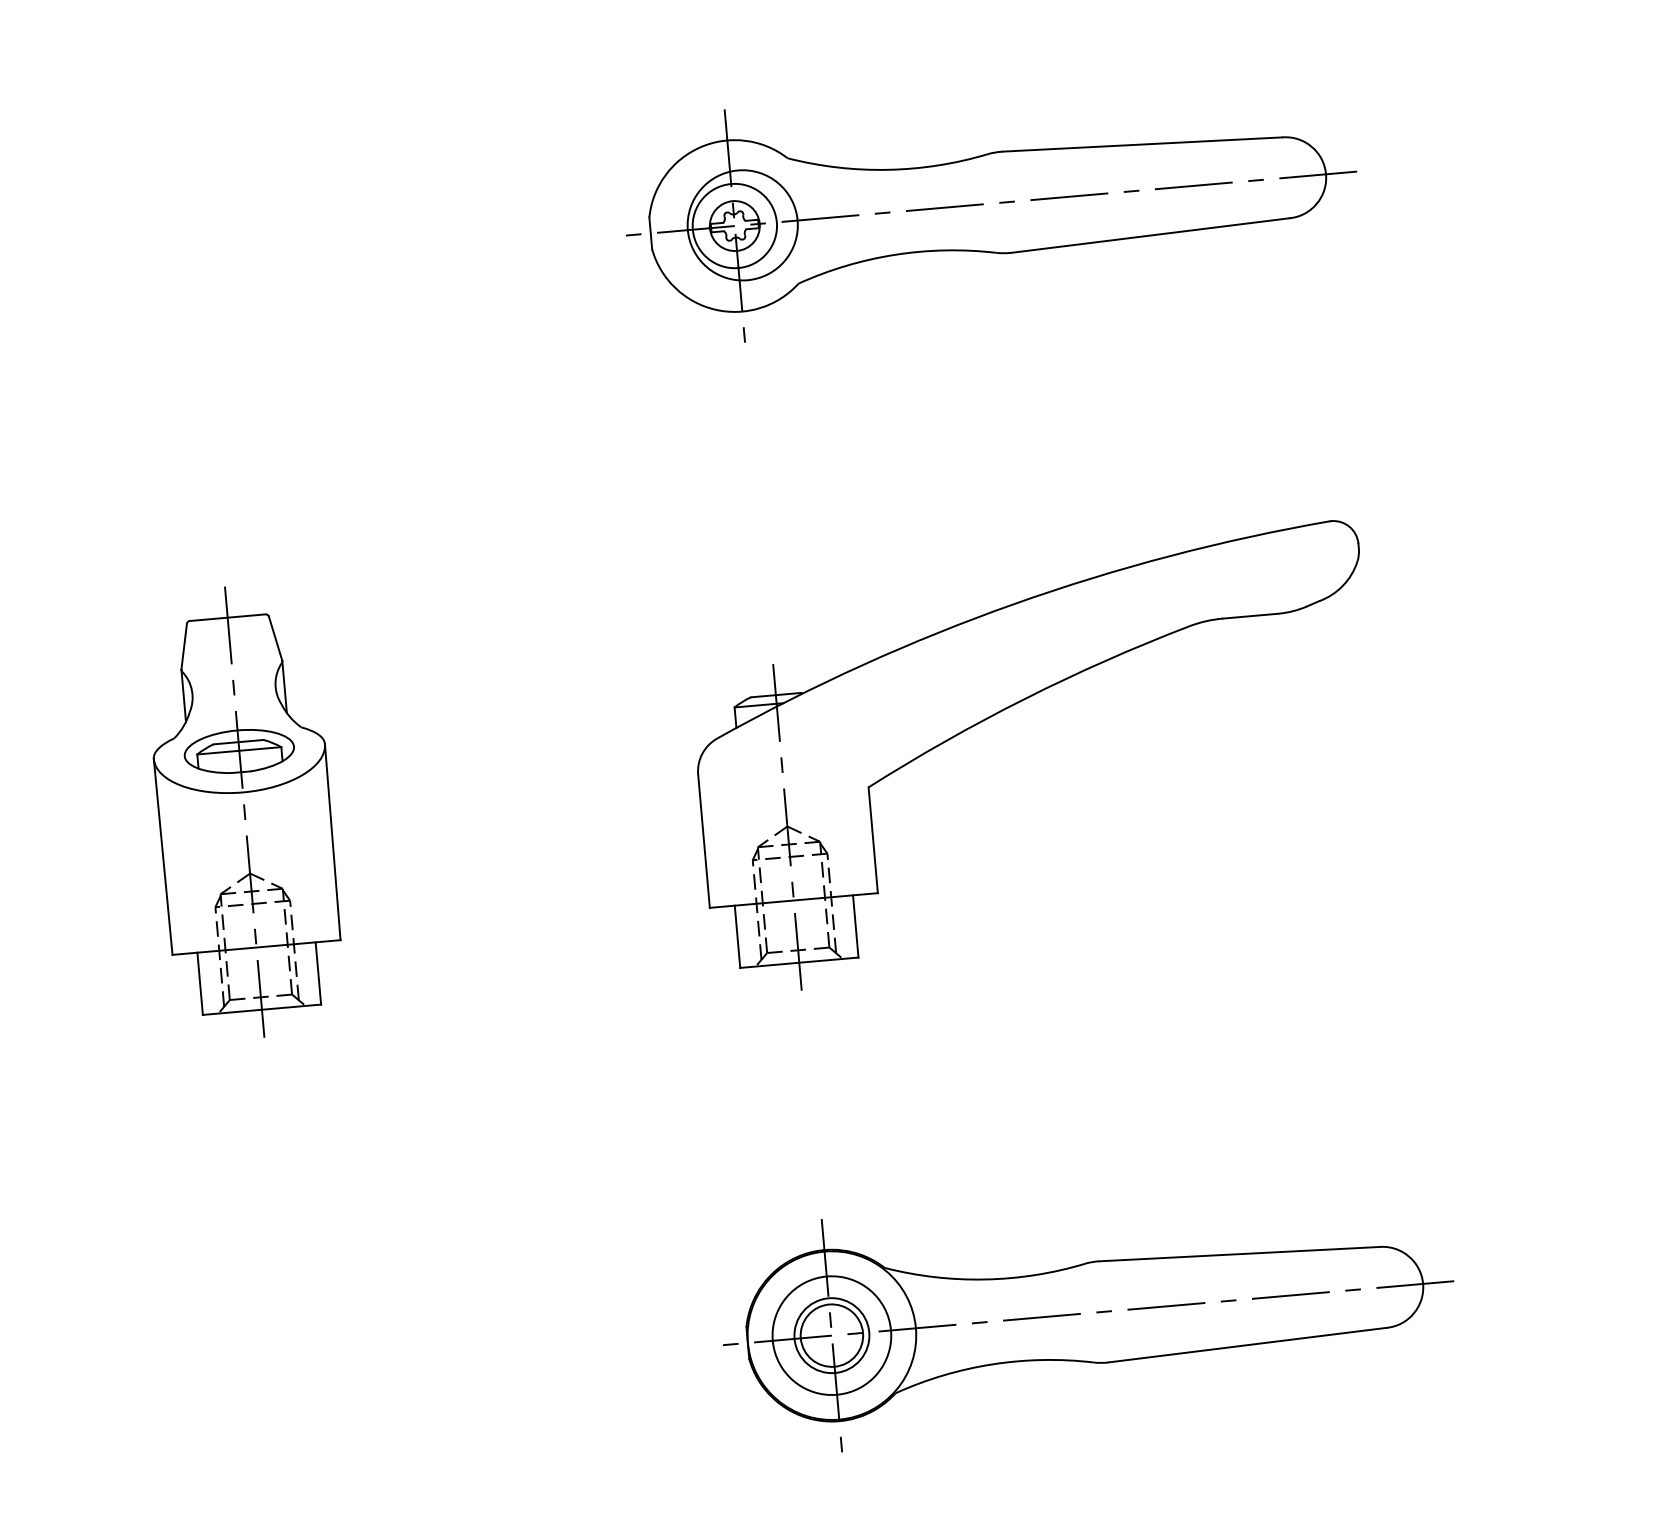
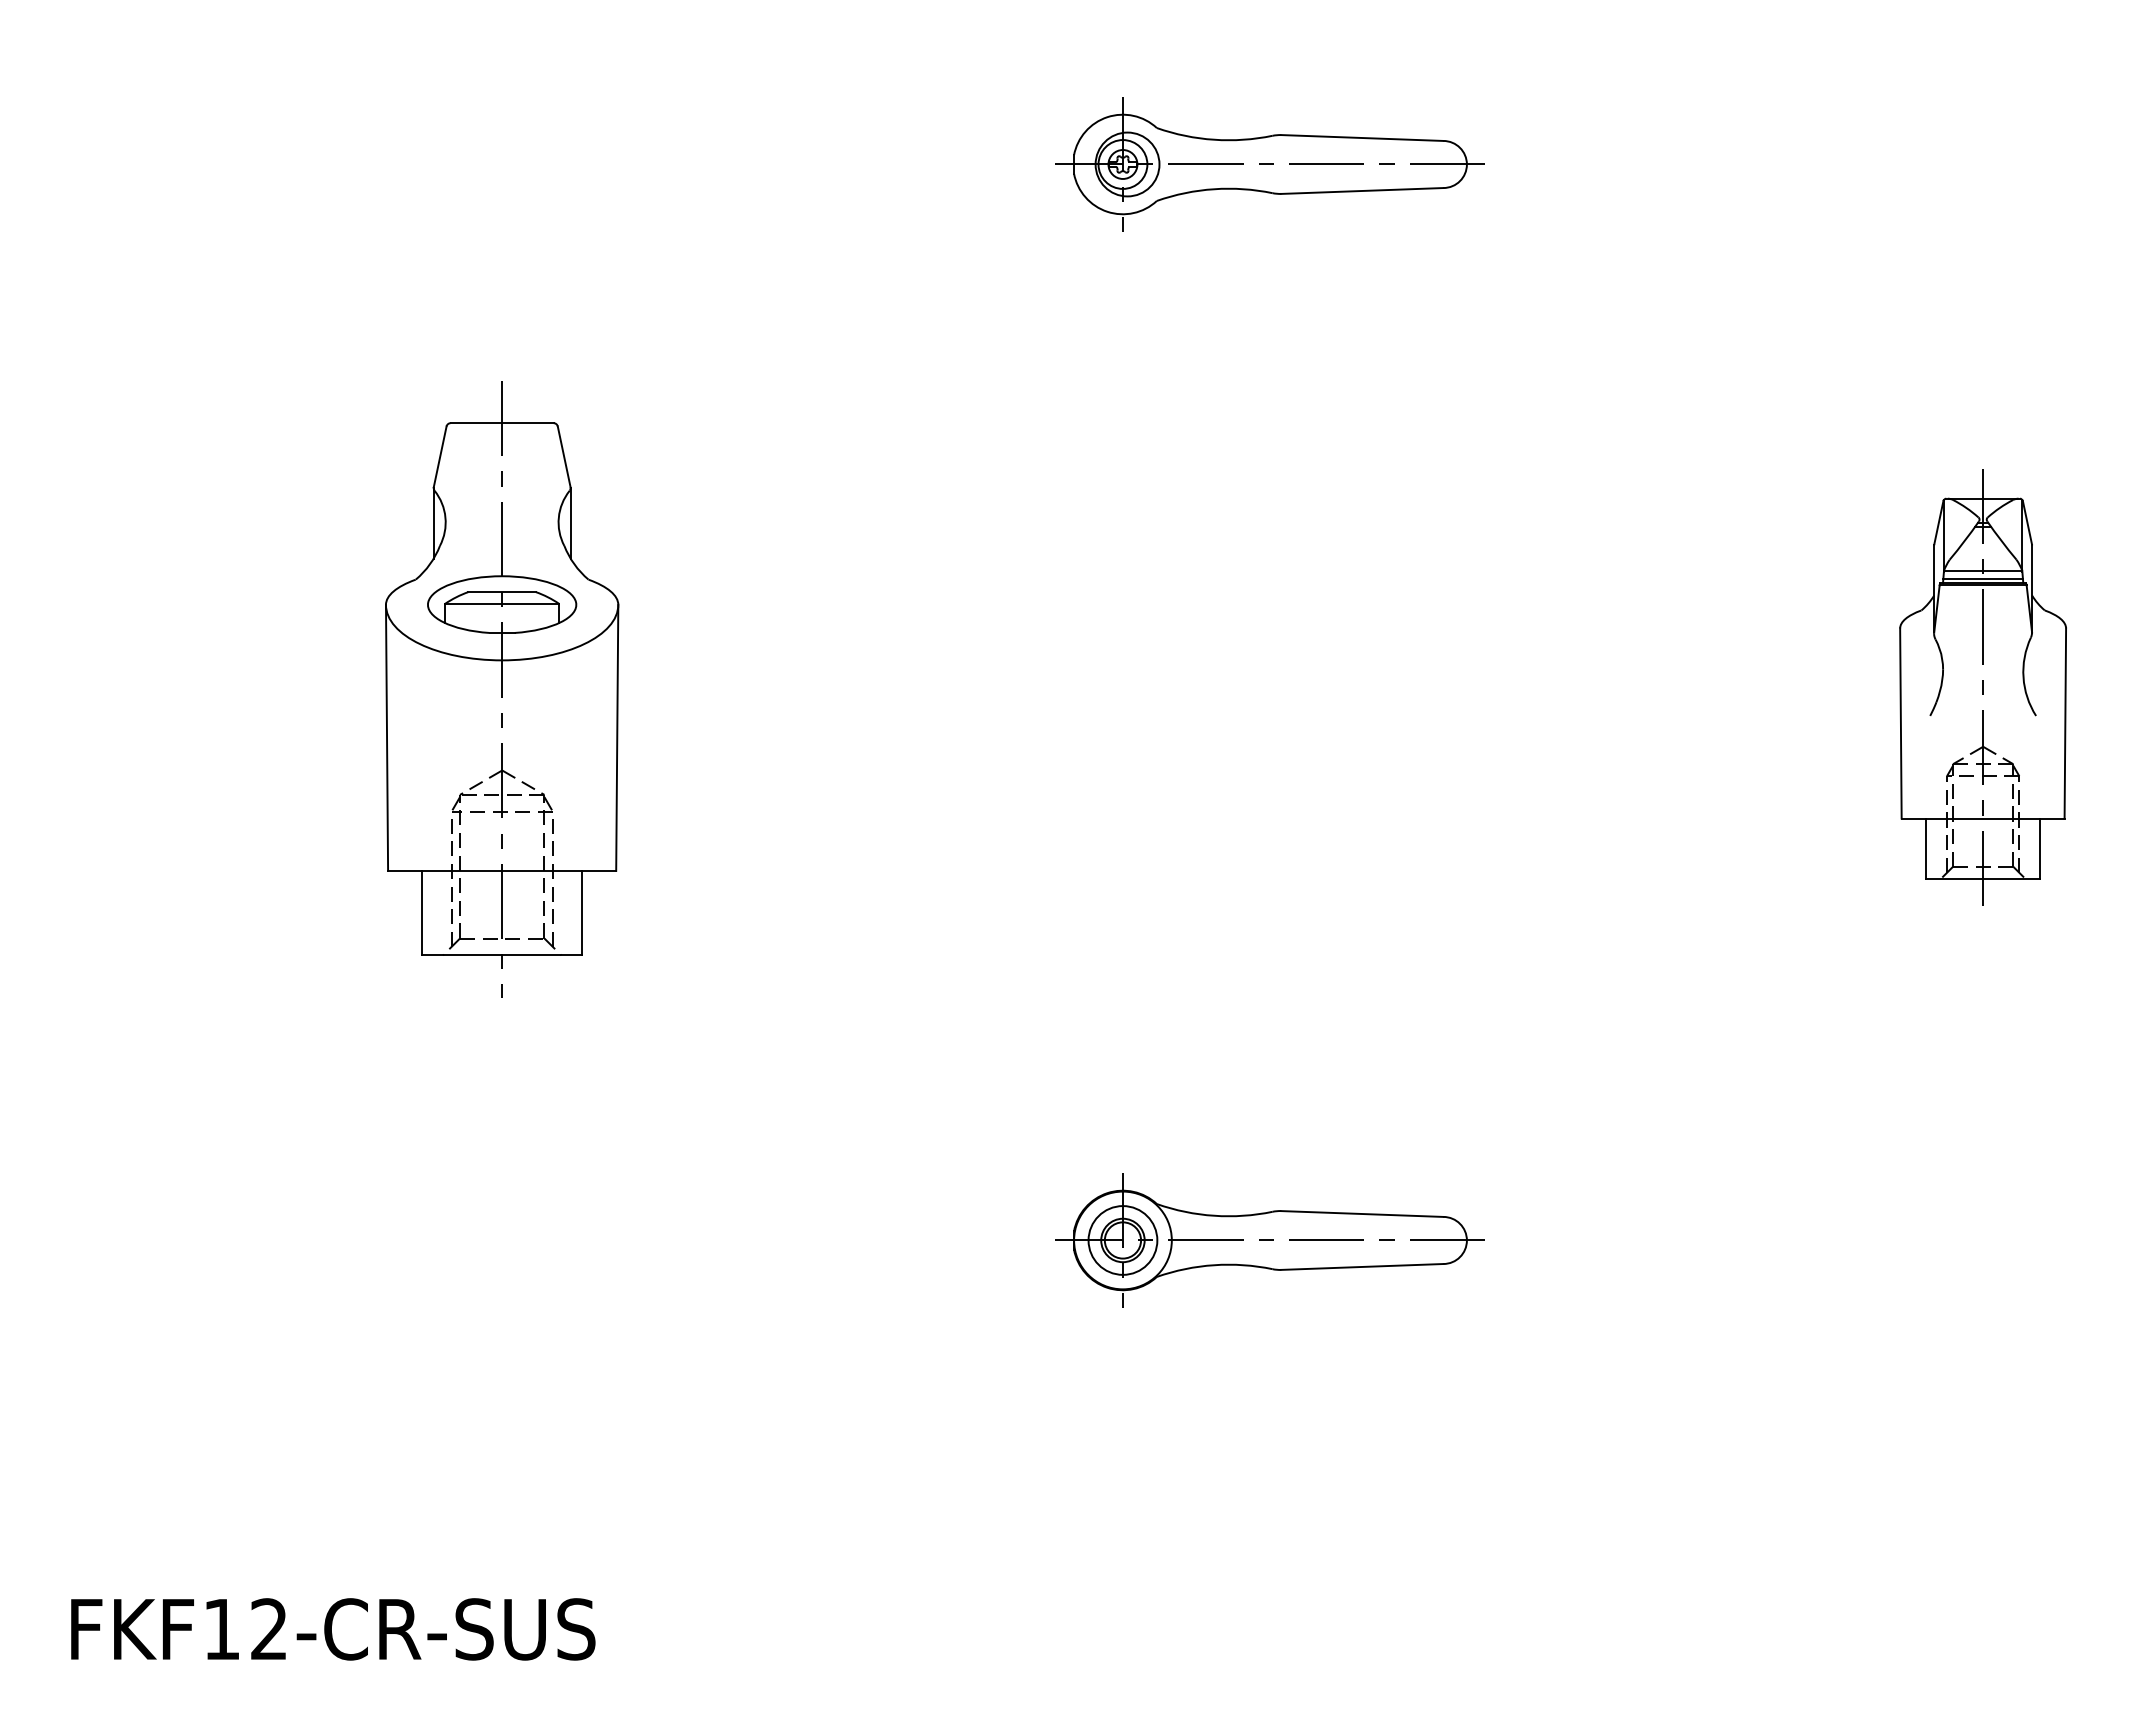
part: (991, 203) -> (1272, 164), size x0.6
part: (1010, 708) -> (1247, 651), removed
part: (244, 812) -> (502, 687), size x1.4
part: (1088, 1313) -> (1272, 1240), size x0.6

